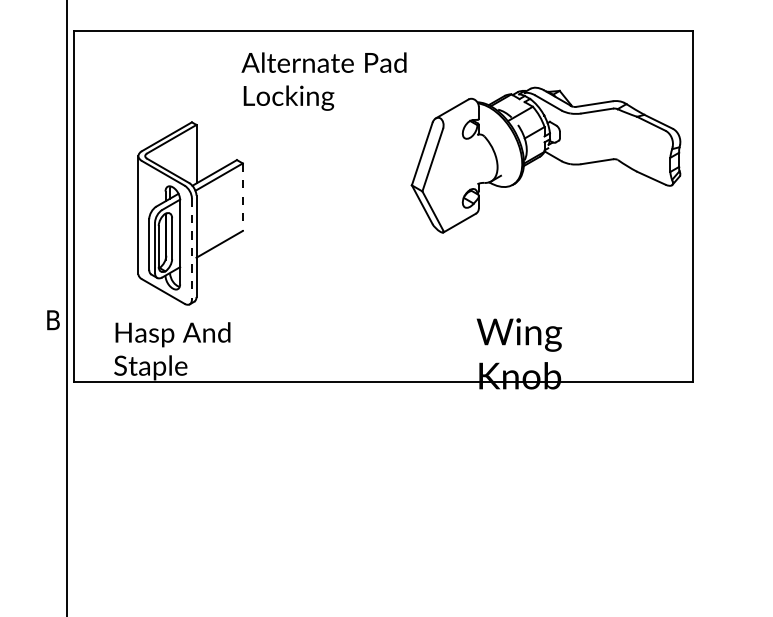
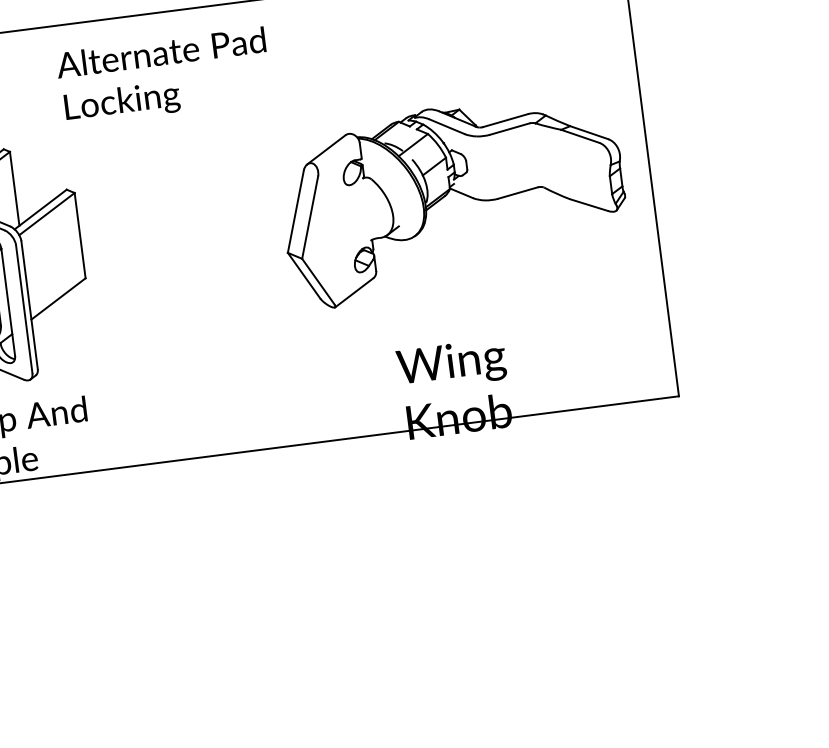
part: (545, 159) -> (452, 198), moved
line: (242, 197) -> (79, 236), dashed -> solid
line: (191, 248) -> (23, 308), dashed -> solid

